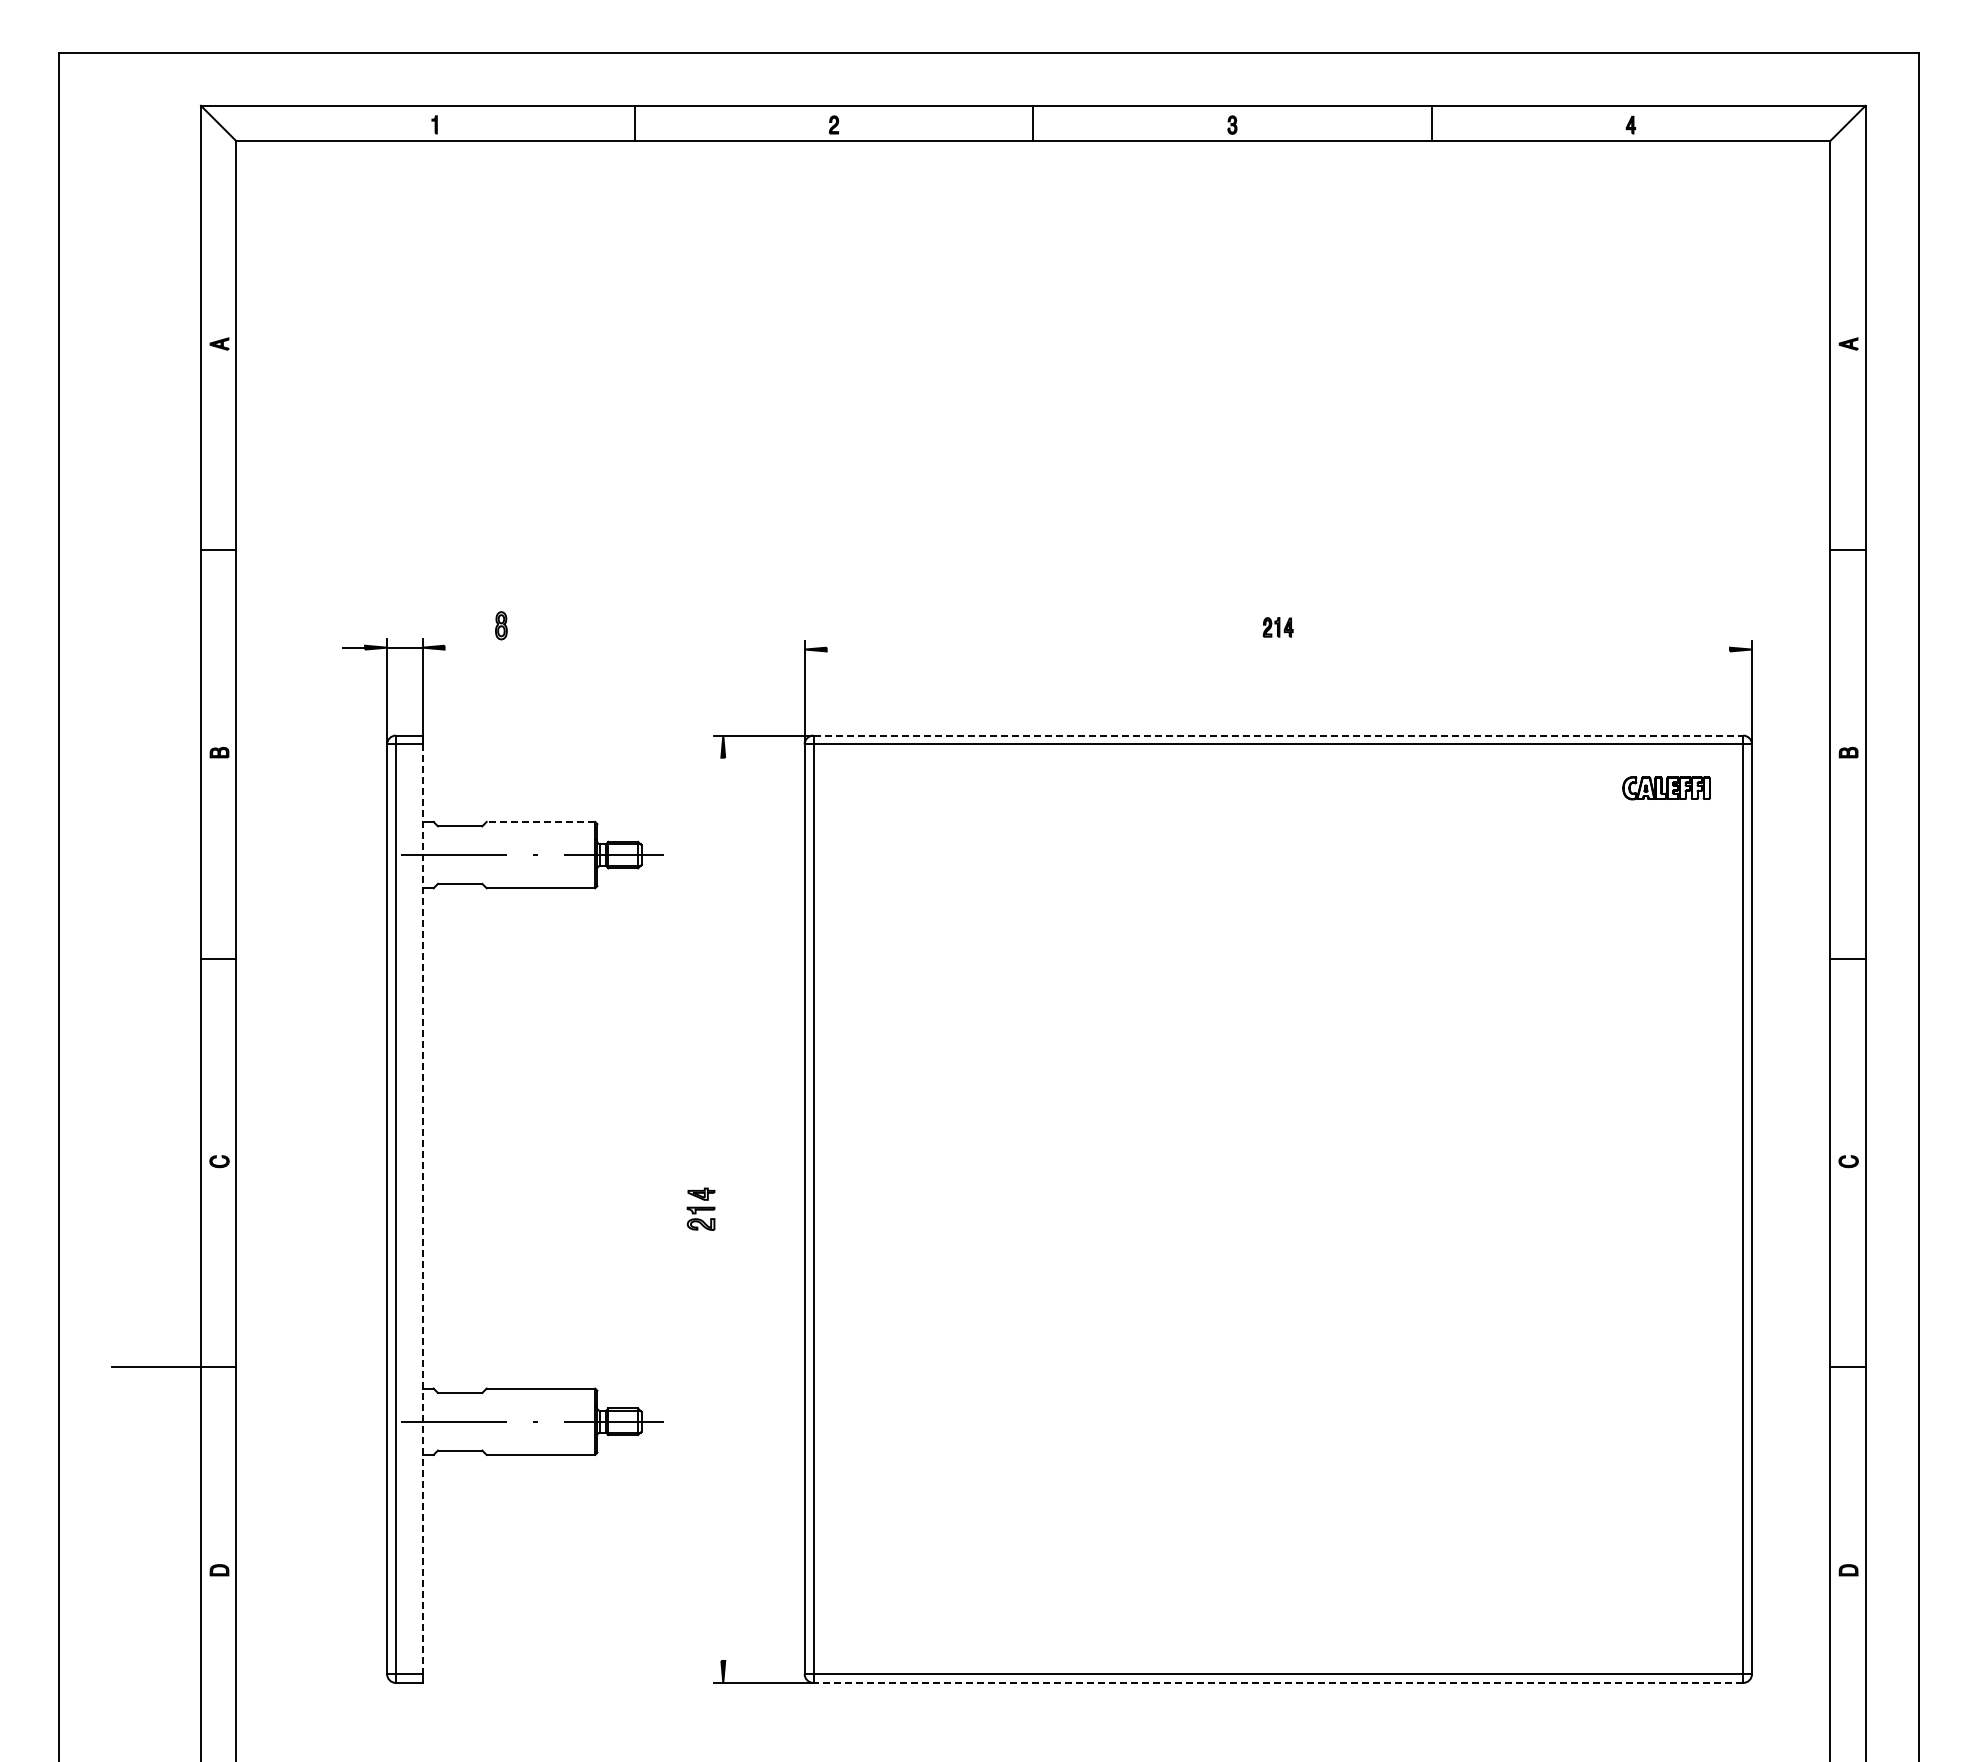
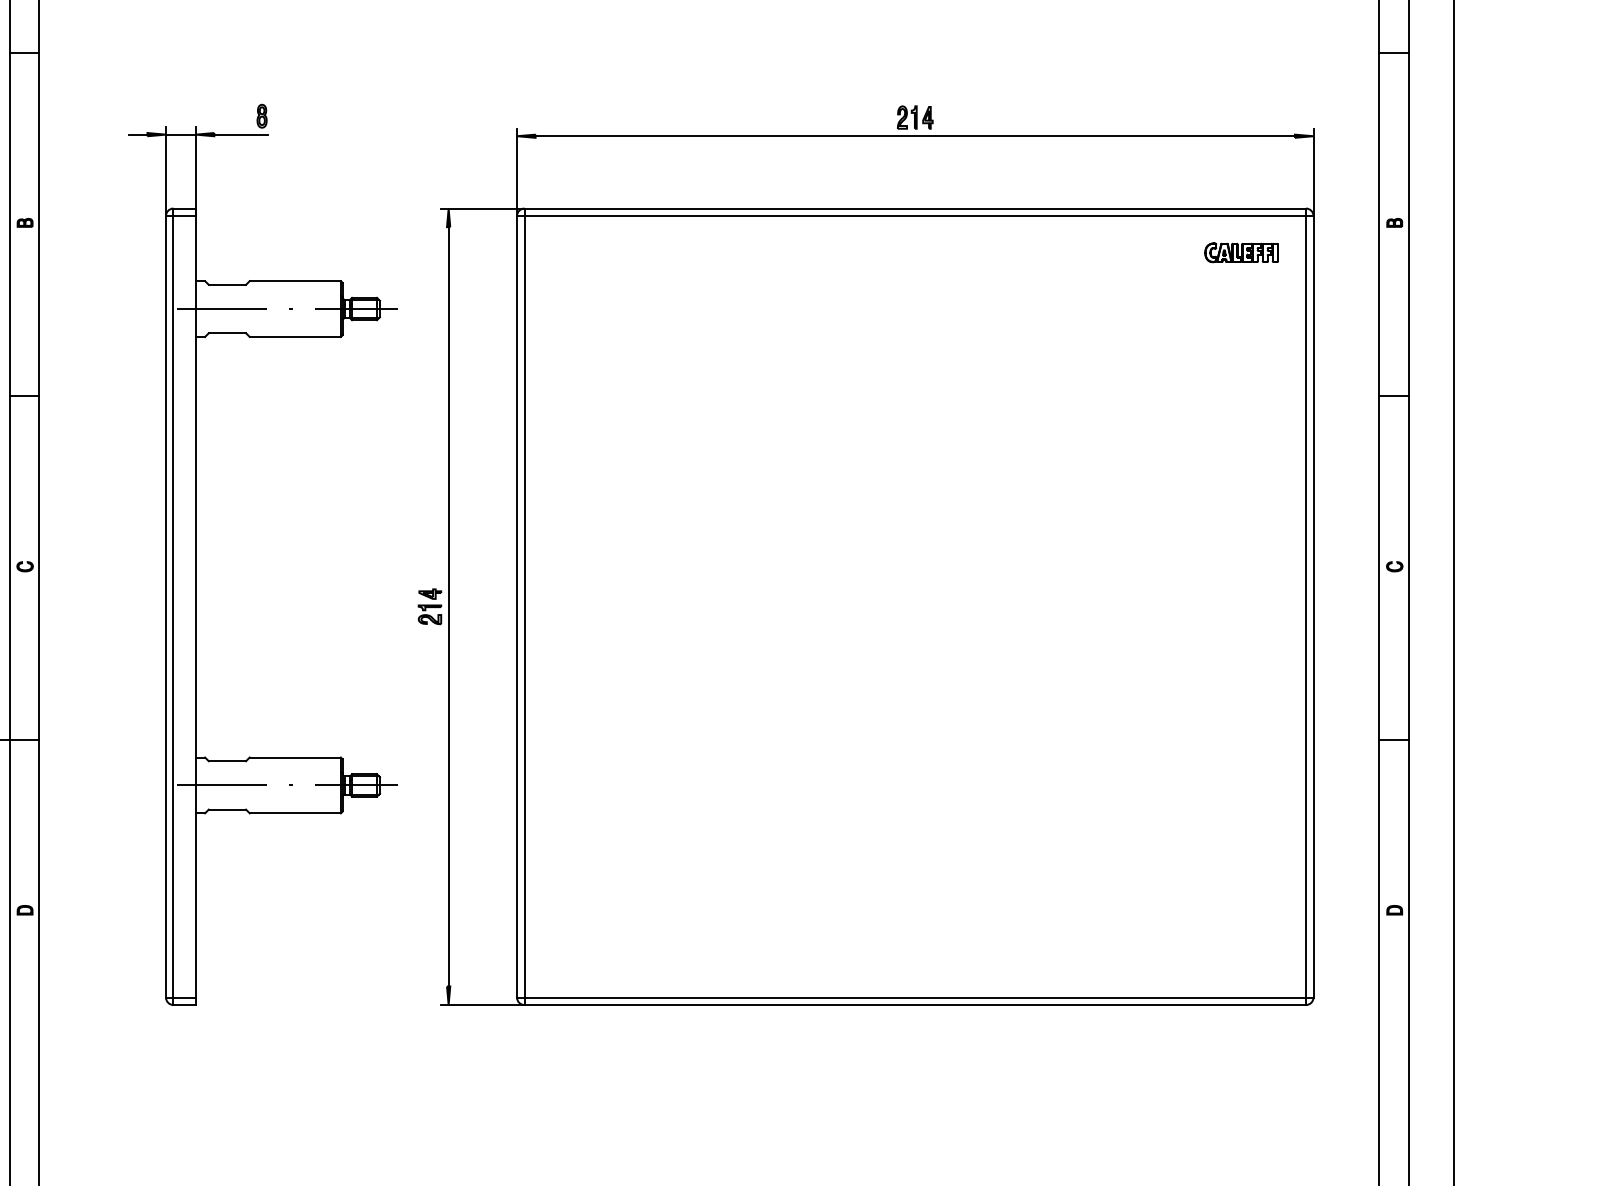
part: (1277, 627) -> (914, 117), size x1.43
line: (476, 647) -> (241, 134), added
line: (1277, 649) -> (914, 136), added
line: (1278, 735) -> (915, 208), dashed -> solid
line: (540, 821) -> (294, 280), dashed -> solid
line: (723, 1208) -> (448, 606), added
line: (422, 1209) -> (195, 606), dashed -> solid
line: (1278, 1682) -> (915, 1004), dashed -> solid

